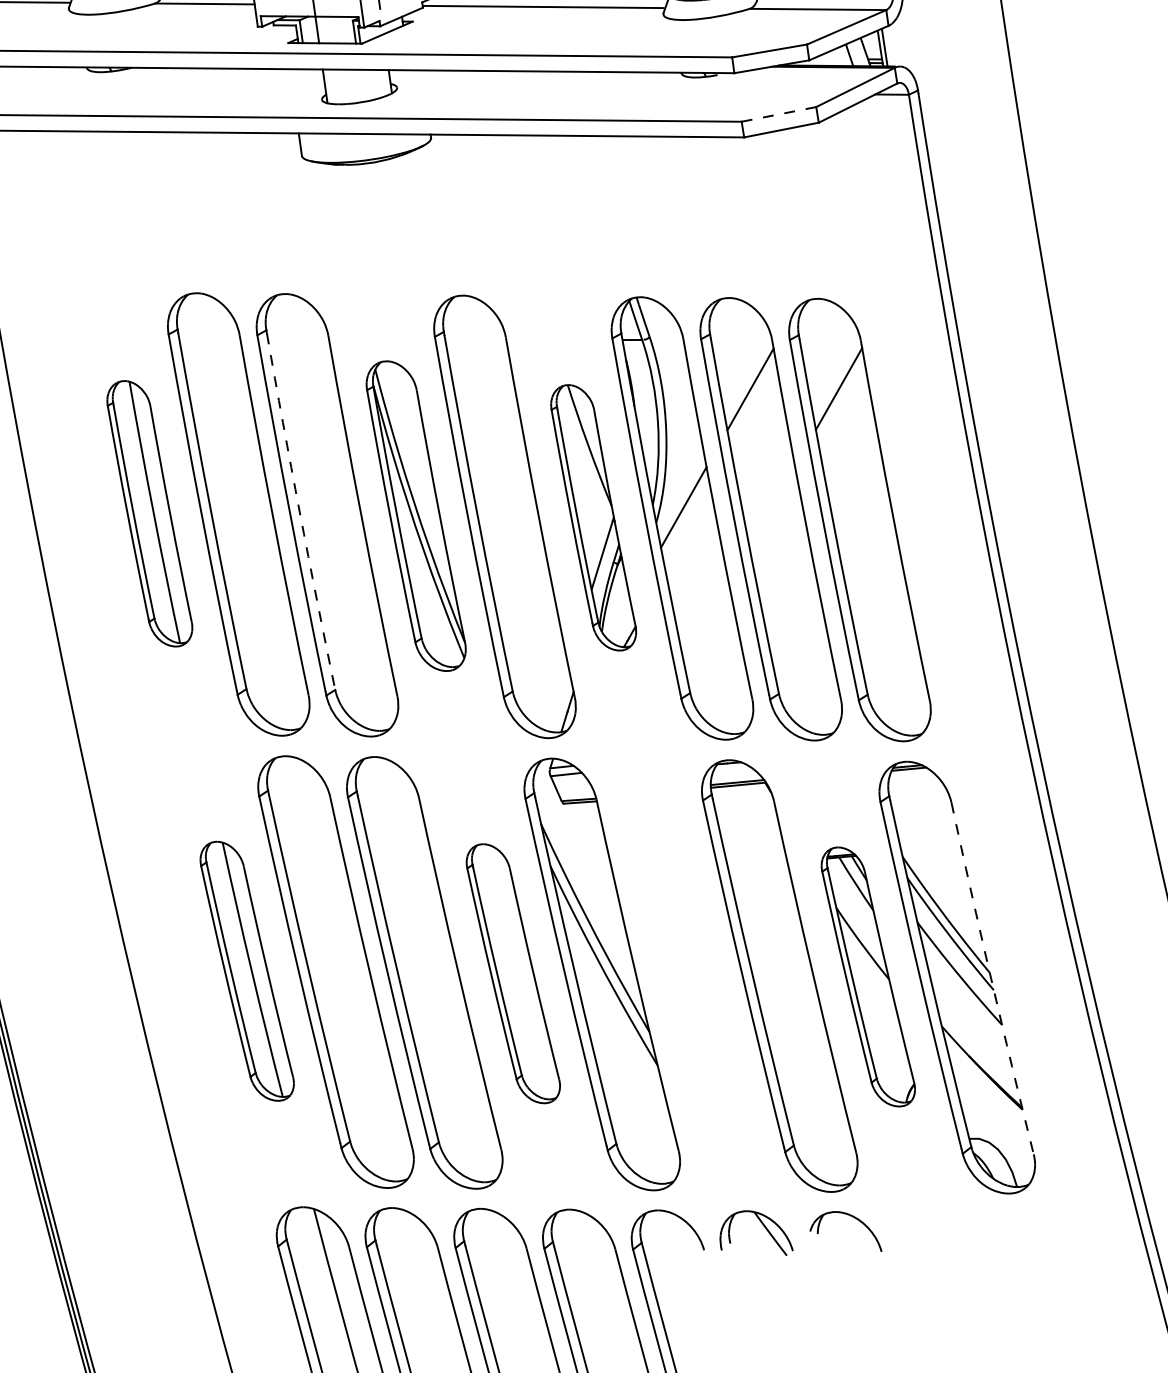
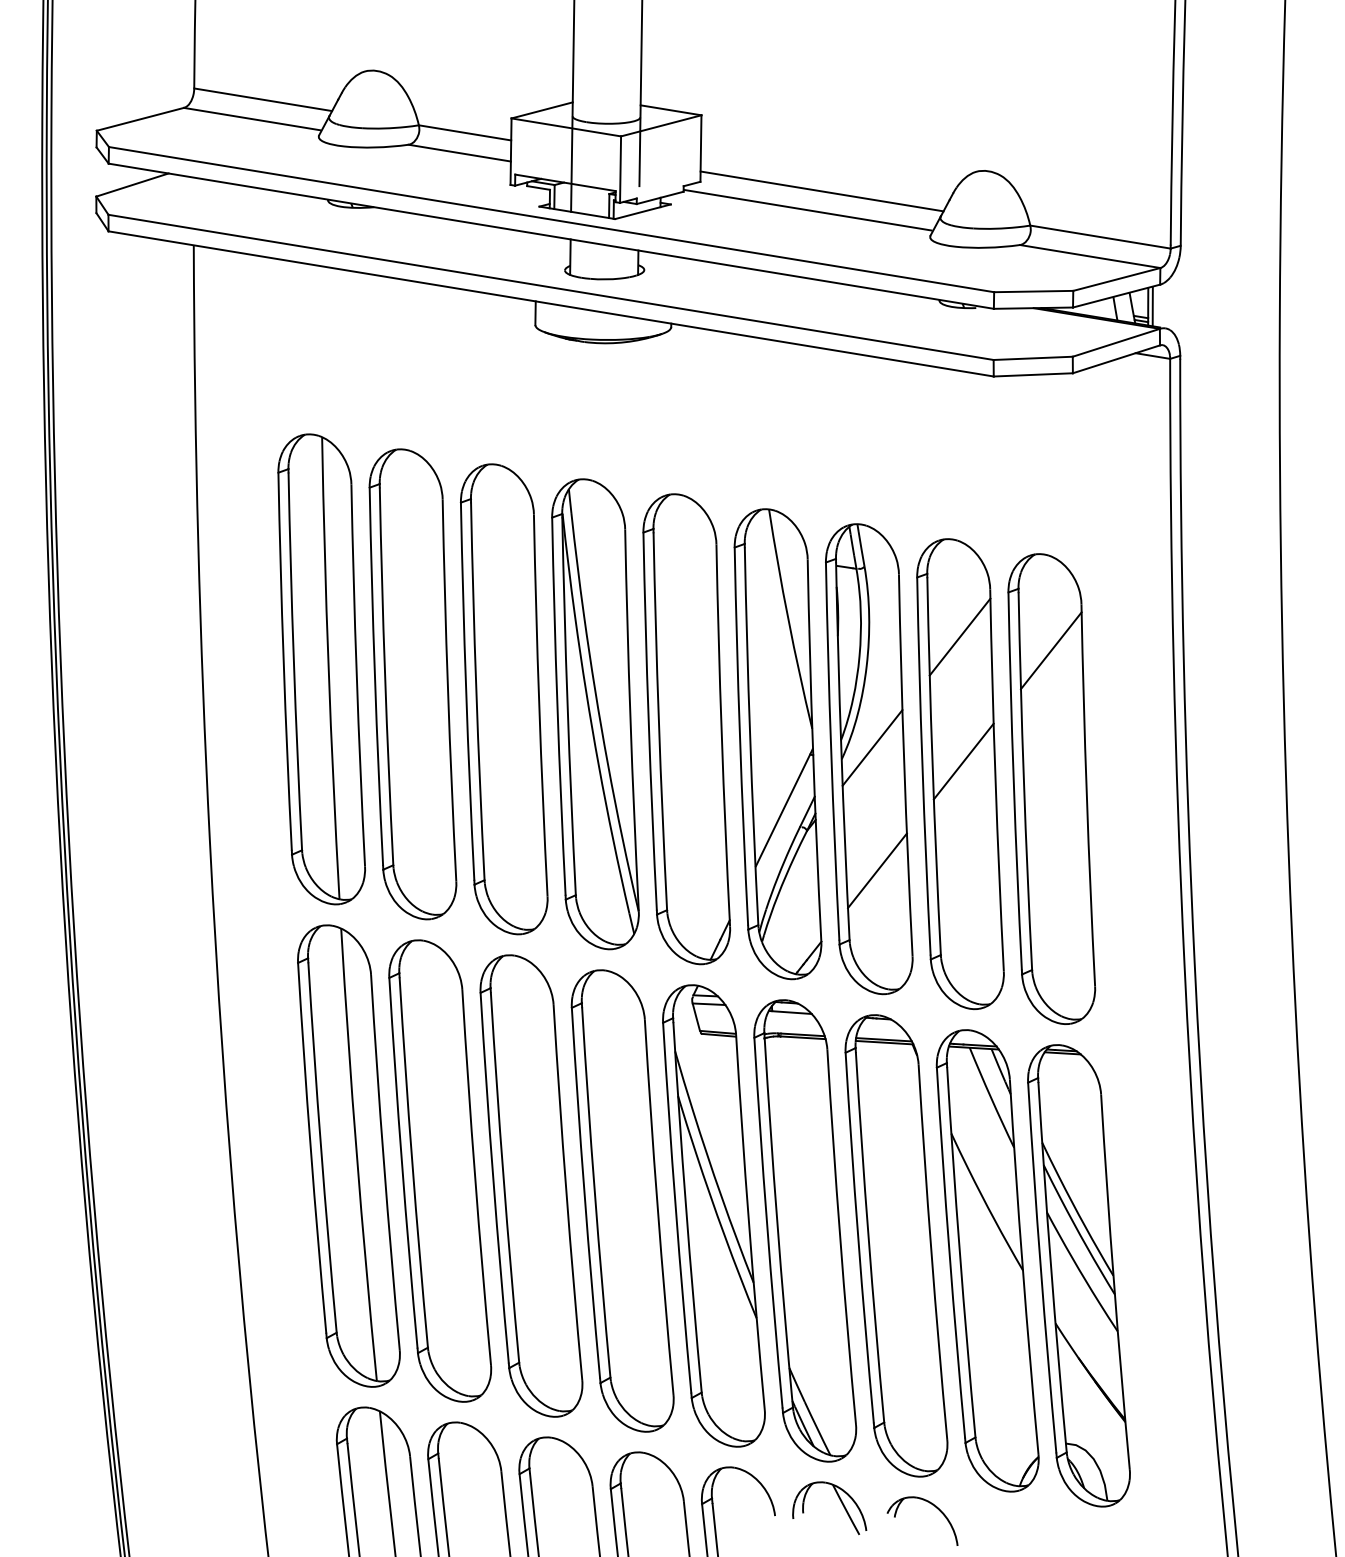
line: (779, 114) -> (1033, 358), dashed -> solid
line: (772, 506) -> (963, 761), added
arc: (299, 512) -> (476, 691), dashed -> solid
part: (149, 513) -> (321, 669), size x1.67
part: (416, 516) -> (595, 714), size x1.43
part: (593, 518) -> (777, 744), size x1.67
line: (706, 622) -> (877, 870), added
part: (246, 970) -> (348, 1155), size x1.67
part: (513, 973) -> (622, 1200), size x1.67
part: (691, 974) -> (805, 1230), added
part: (868, 976) -> (987, 1260), size x1.67
arc: (990, 979) -> (1113, 1282), dashed -> solid

